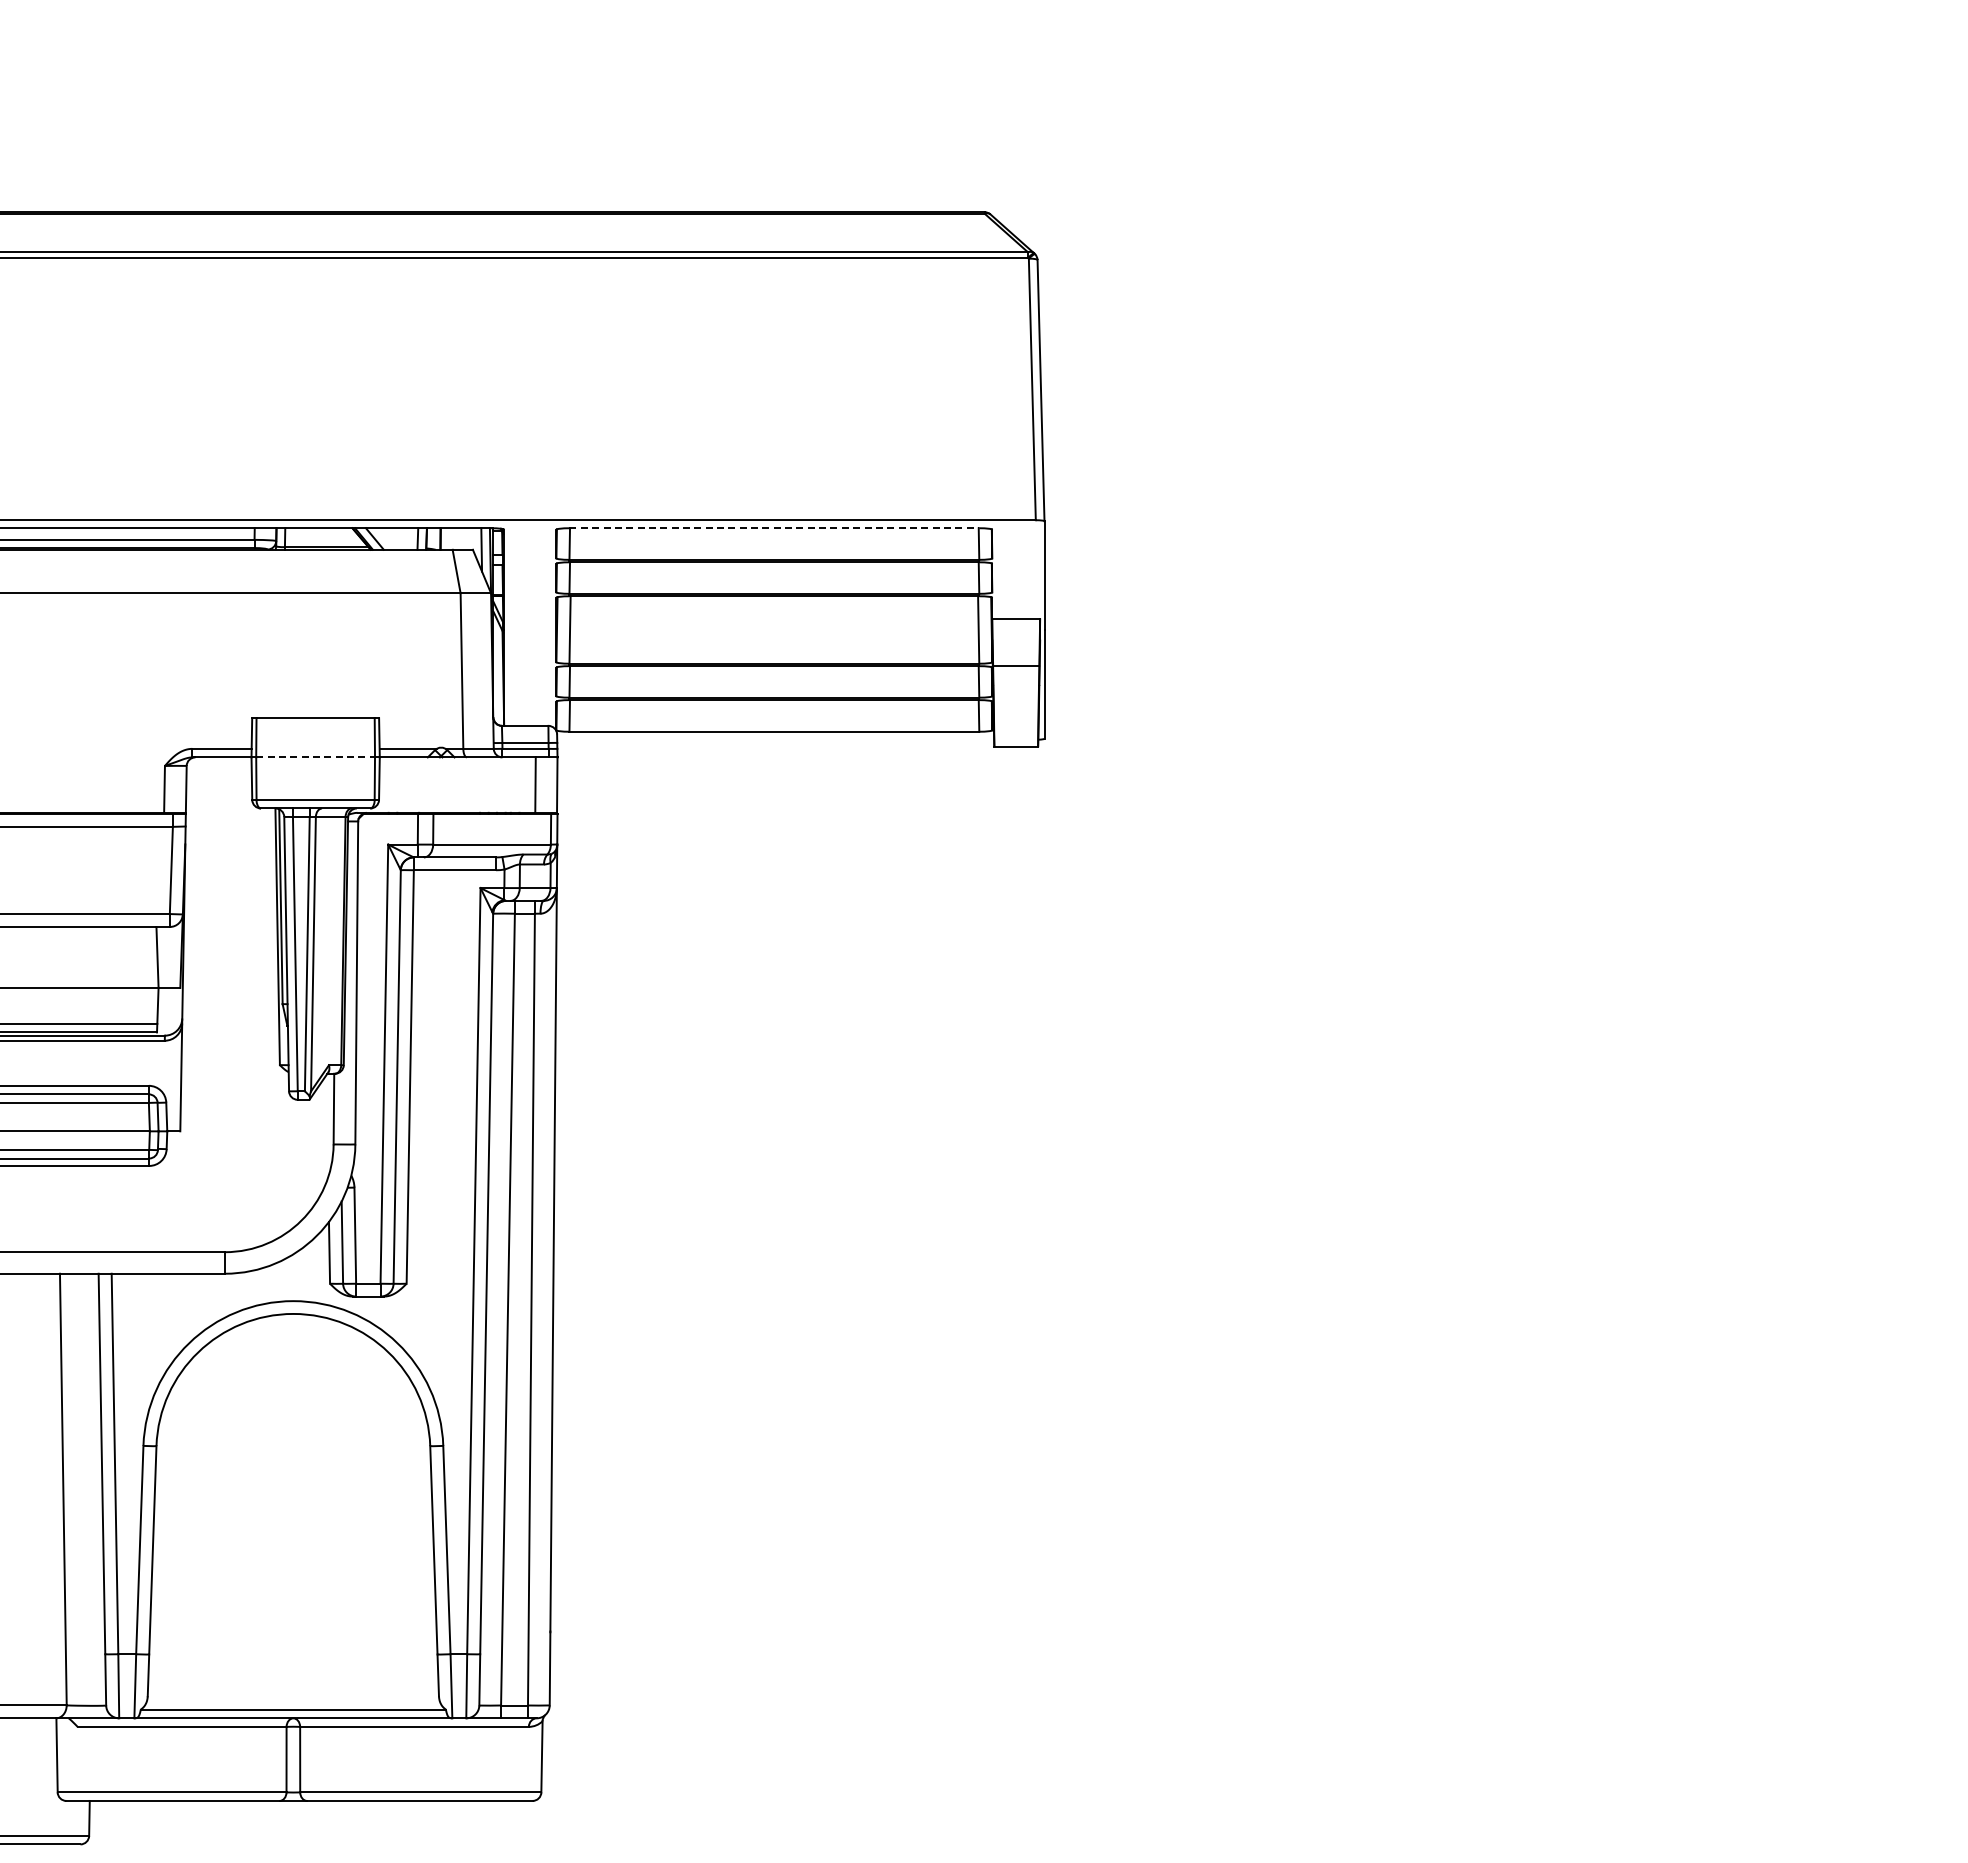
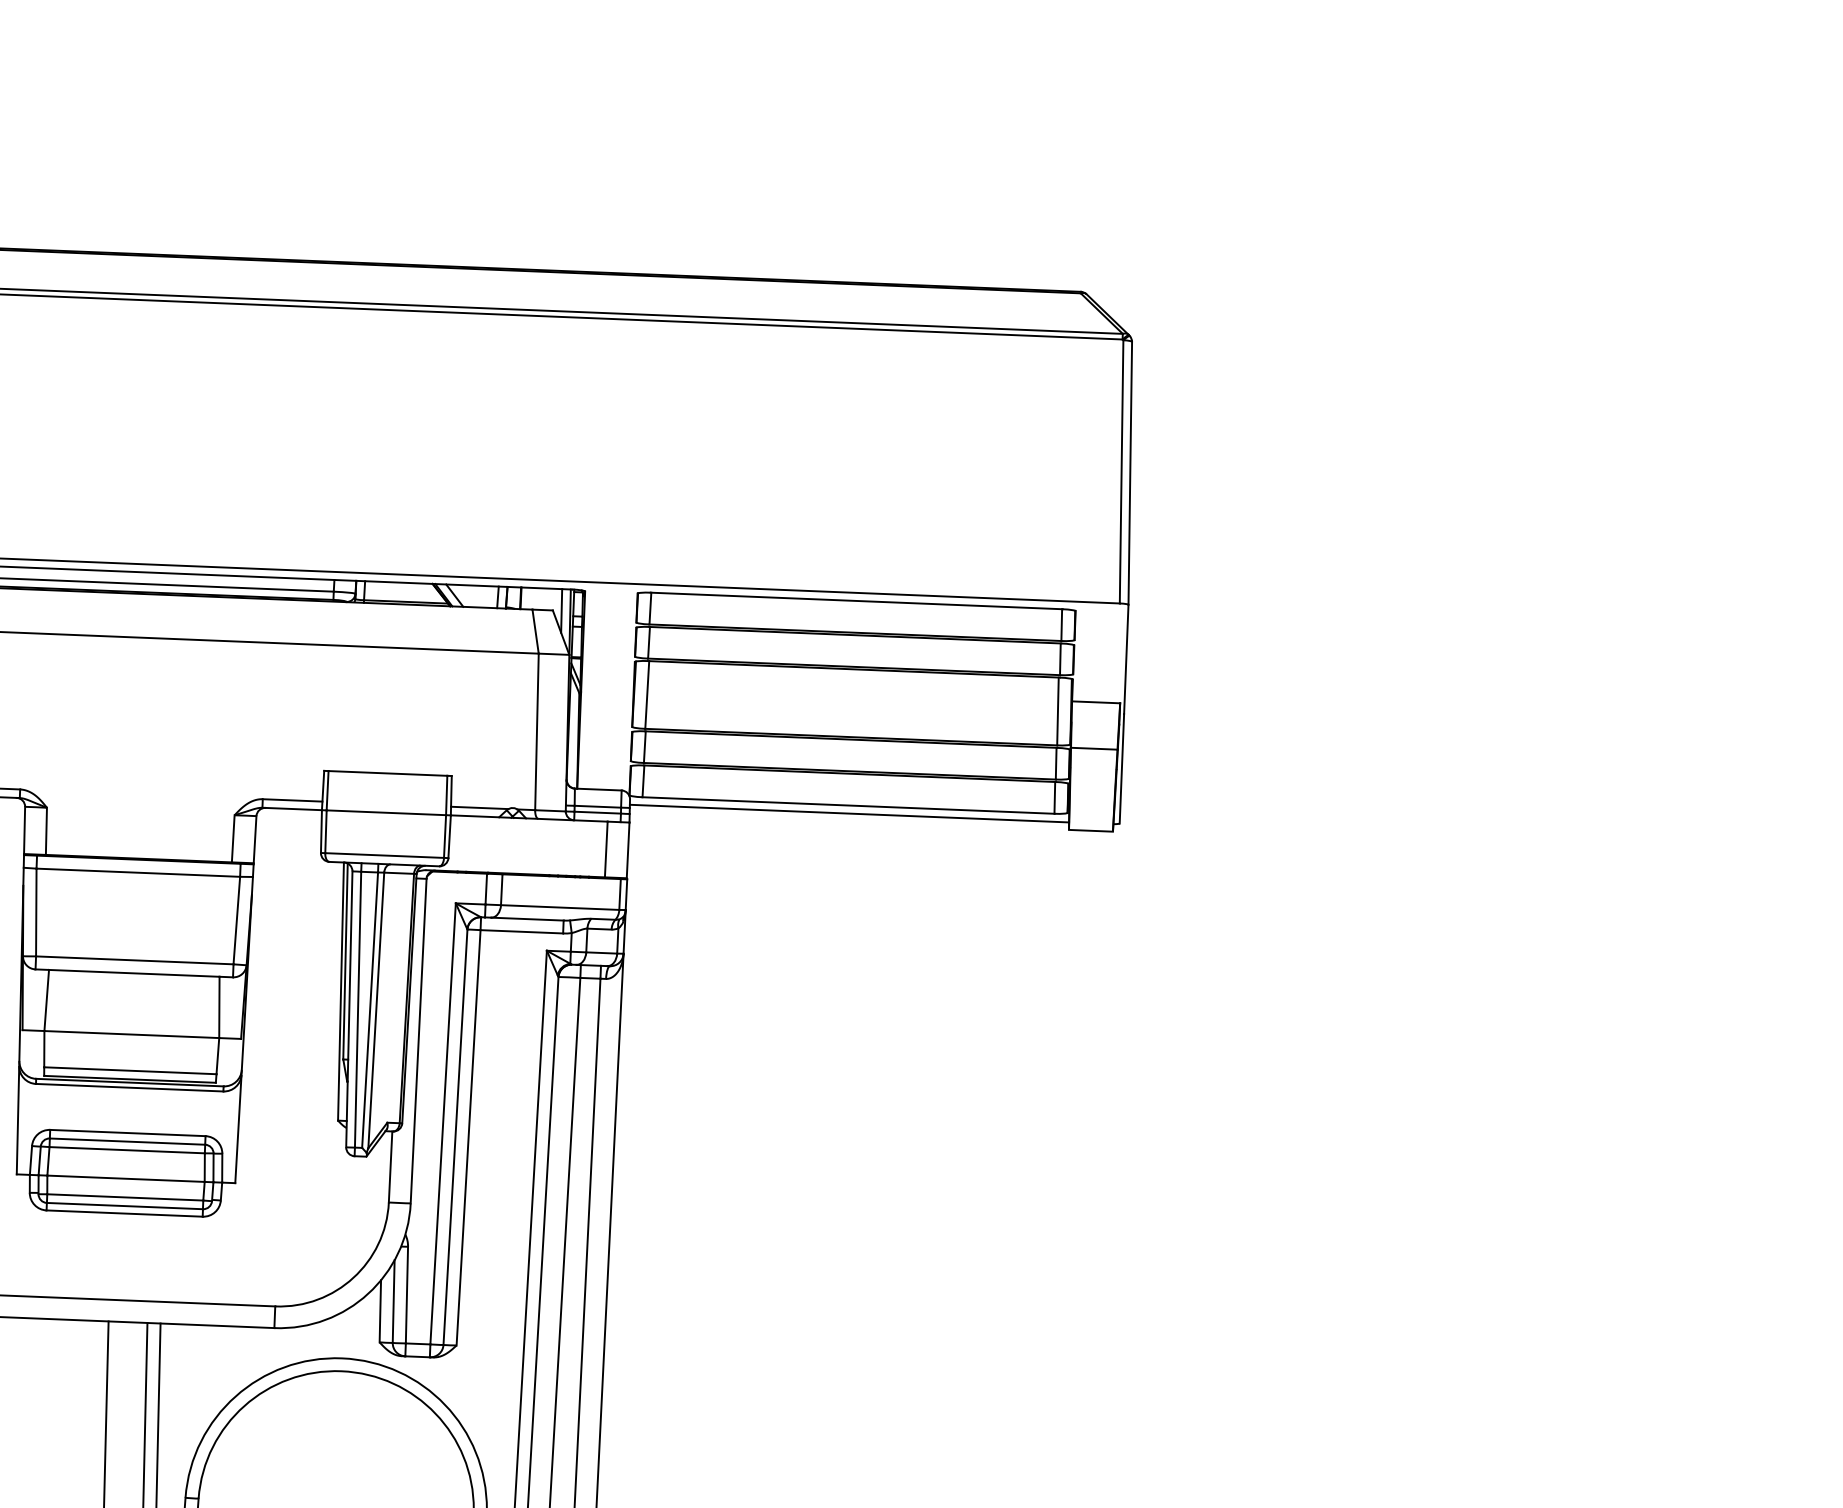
line: (774, 528) -> (856, 601), dashed -> solid
line: (775, 739) -> (849, 813), added
line: (316, 757) -> (387, 812), dashed -> solid

